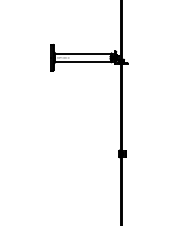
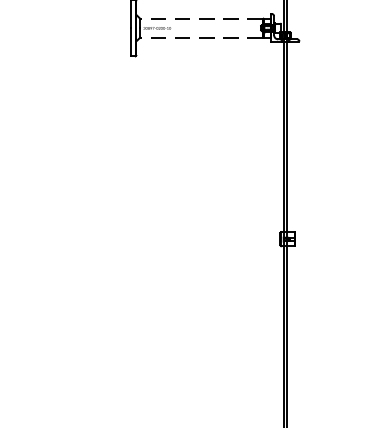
line: (83, 53) -> (201, 18), solid -> dashed
line: (83, 62) -> (201, 38), solid -> dashed

